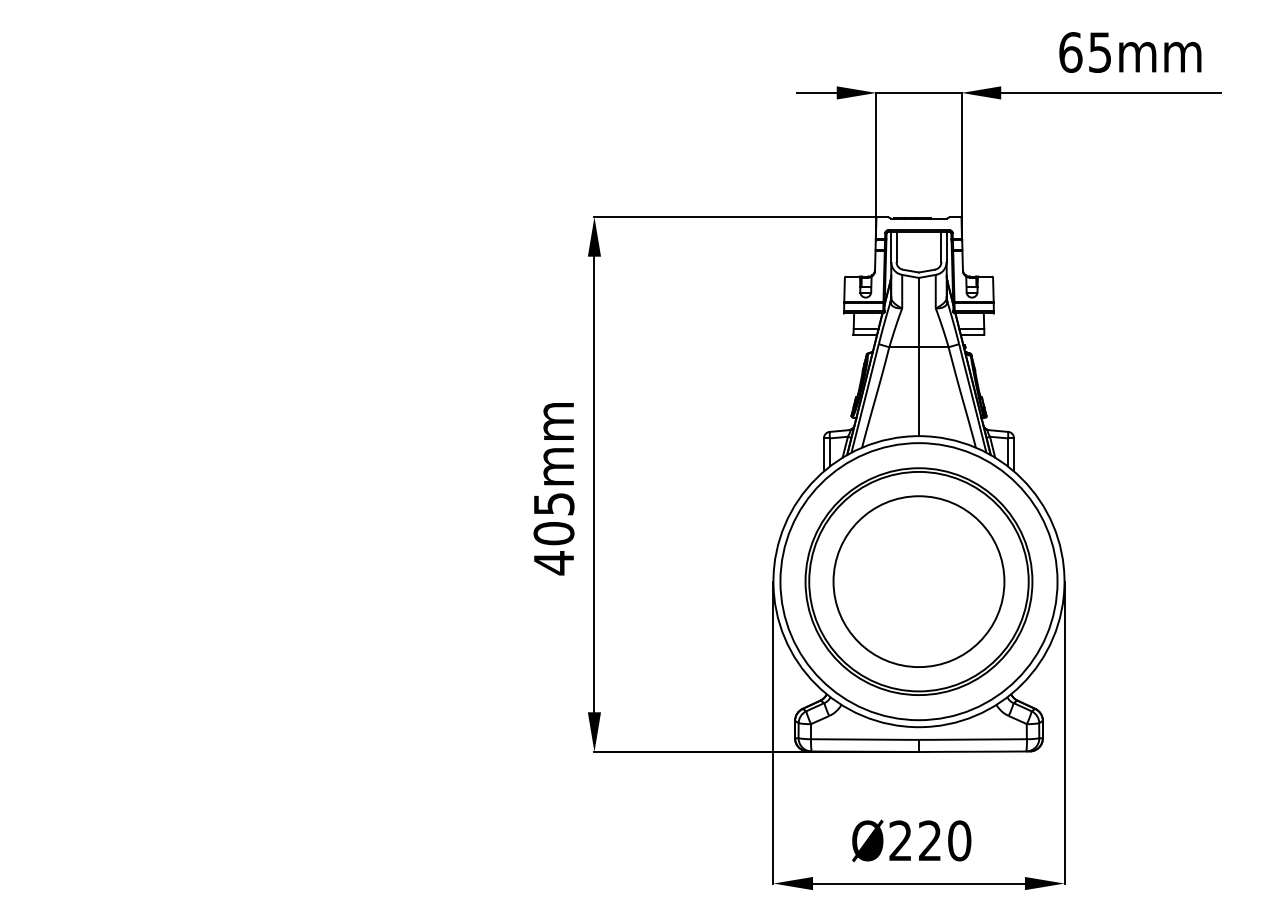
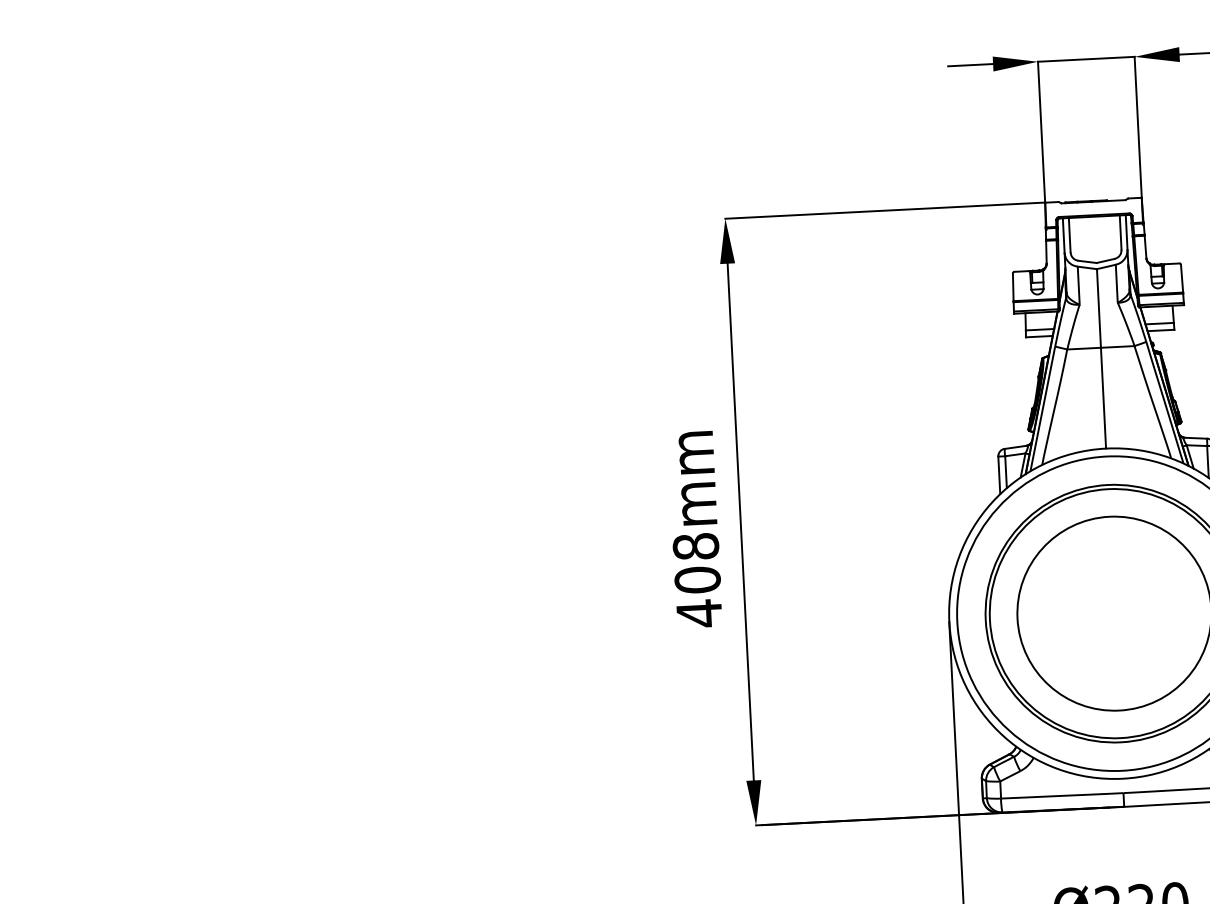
text: (553, 503) -> (695, 546), 405mm -> 408mm

